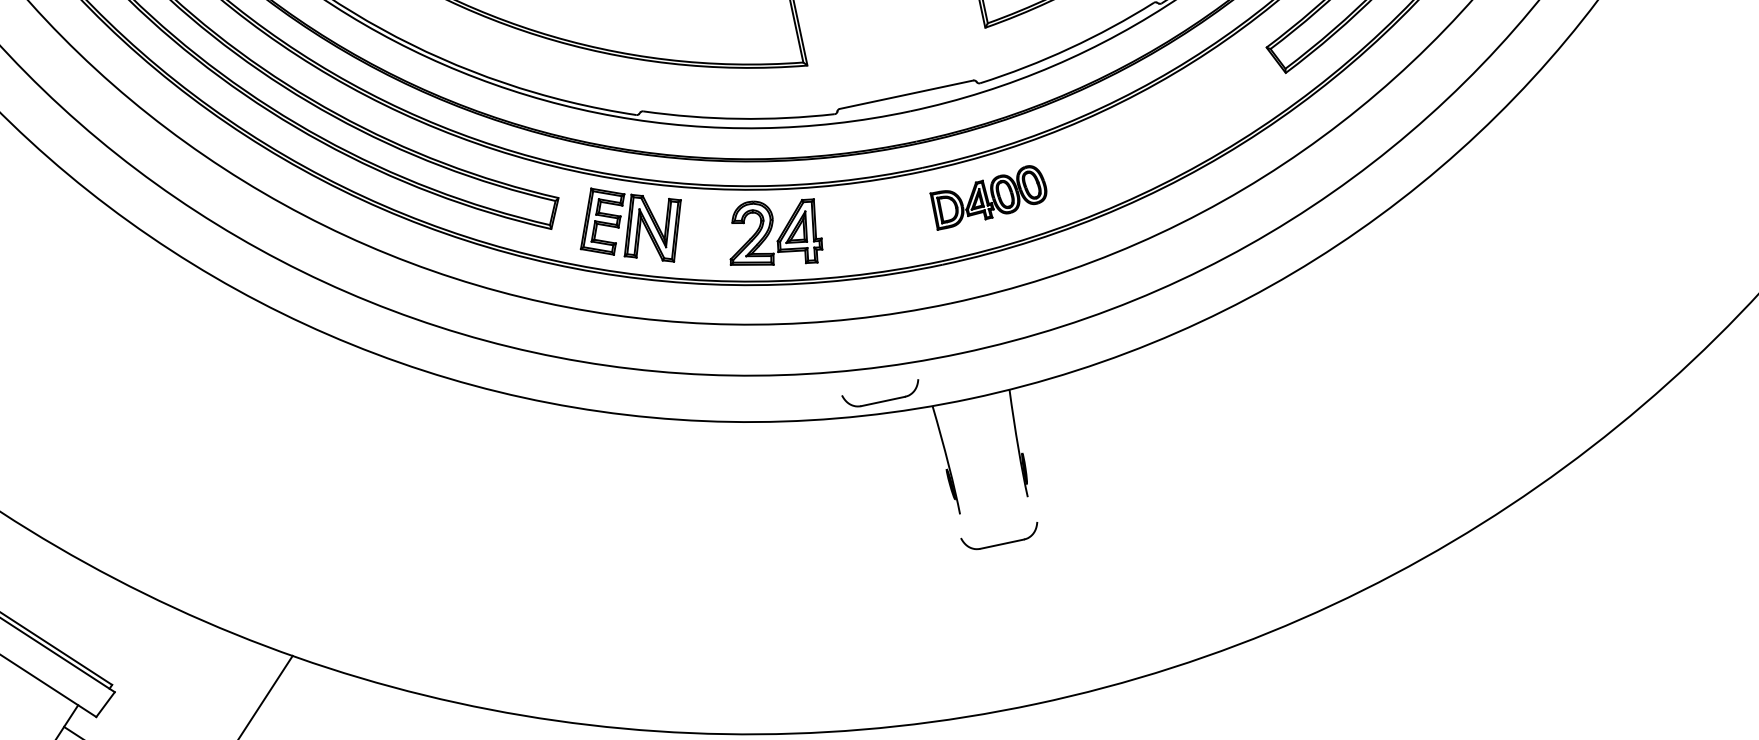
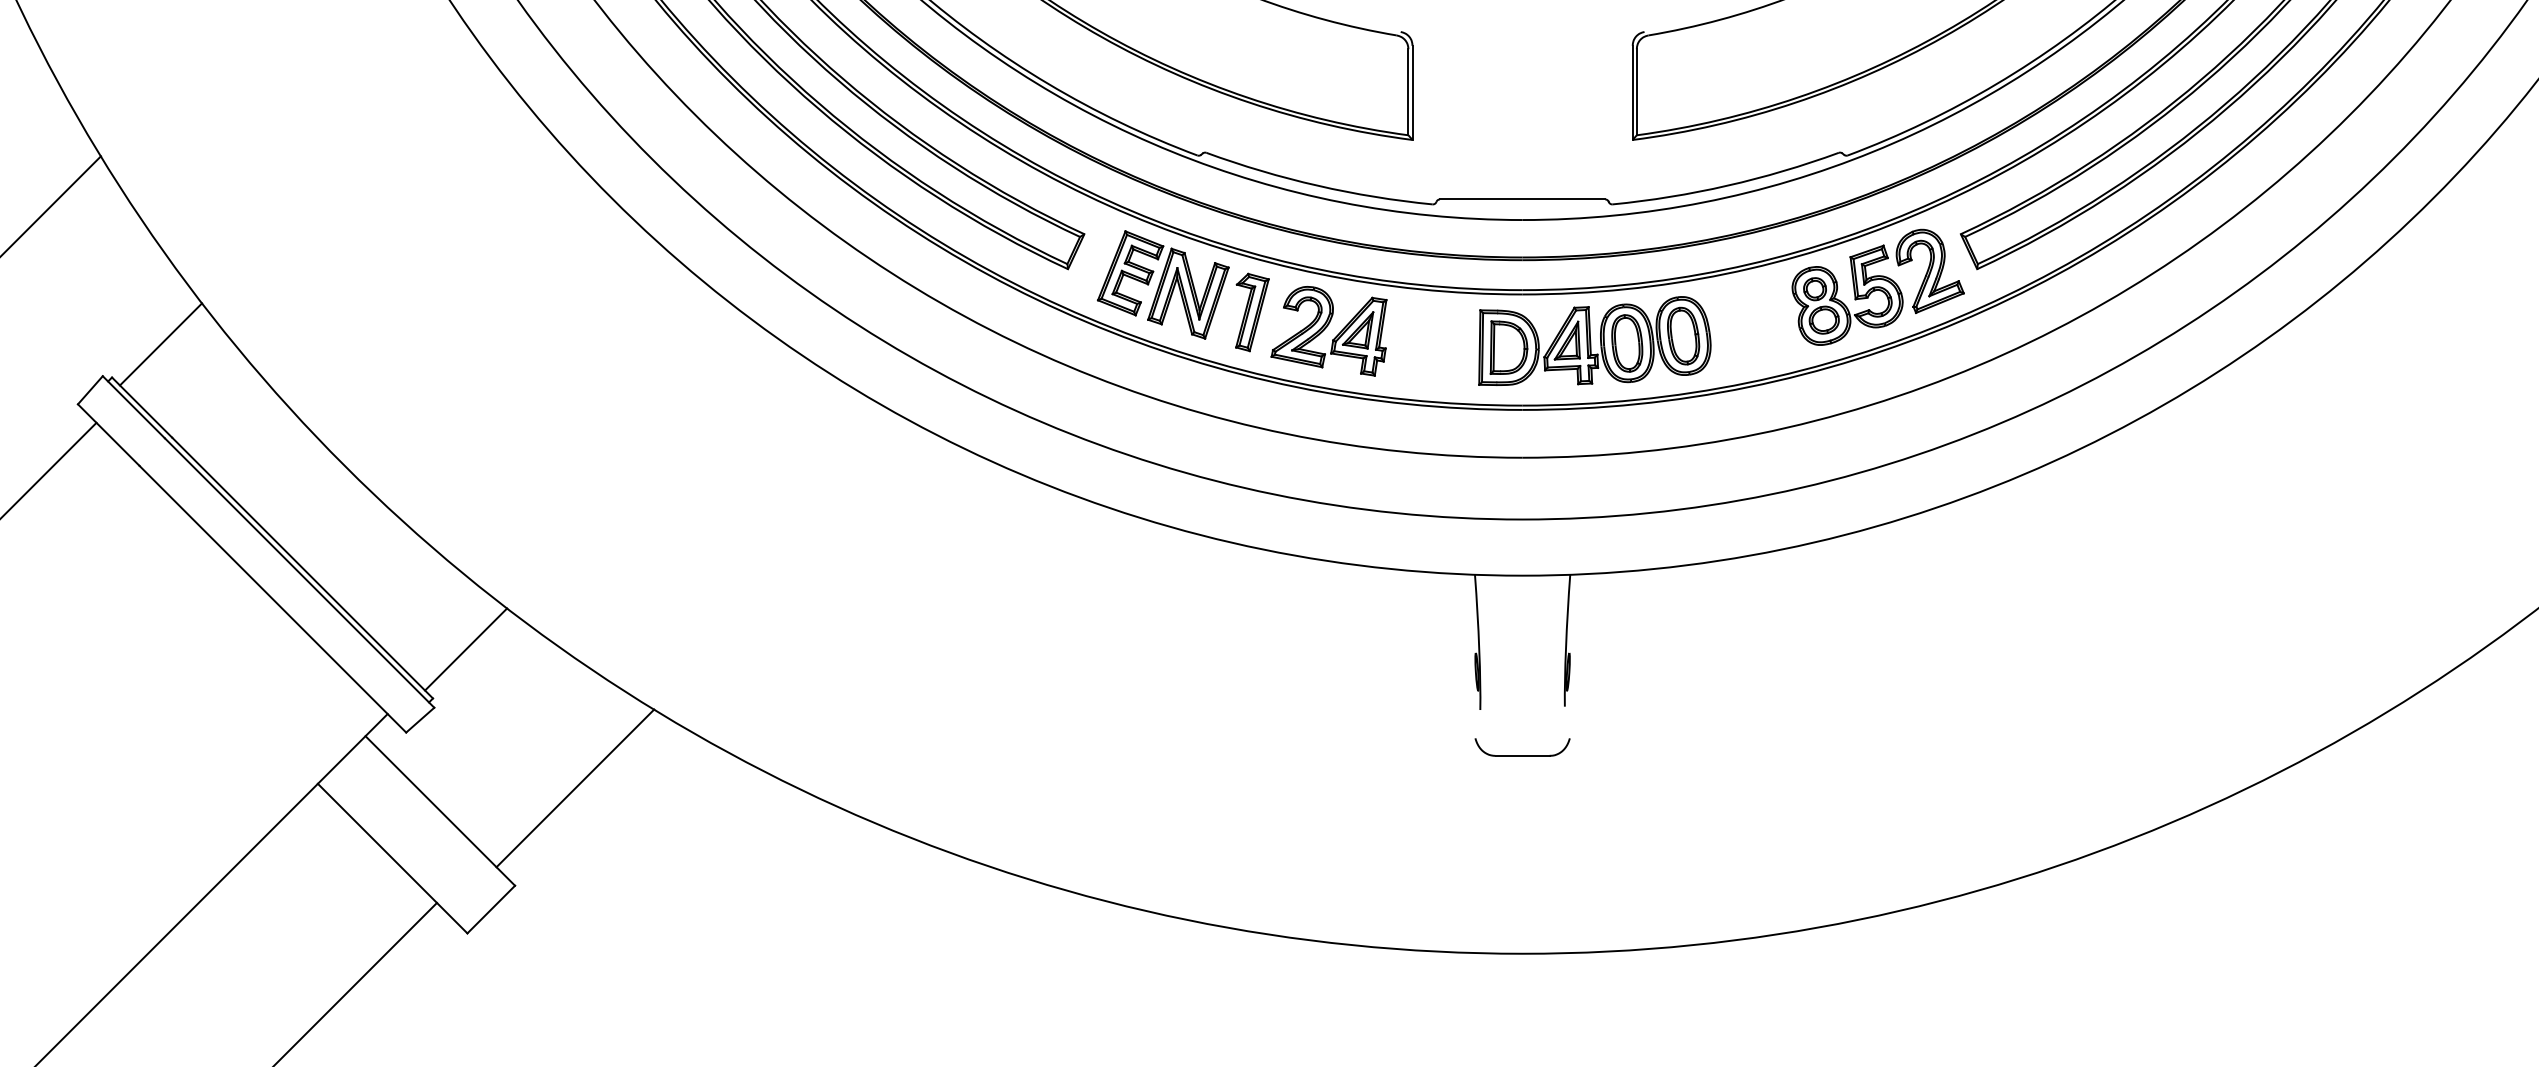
part: (1208, 104) -> (1877, 286), added
part: (988, 196) -> (1594, 340), size x1.67
part: (707, 232) -> (1252, 312), added
part: (882, 401) -> (1417, 556), removed
line: (130, 639) -> (466, 649), added

